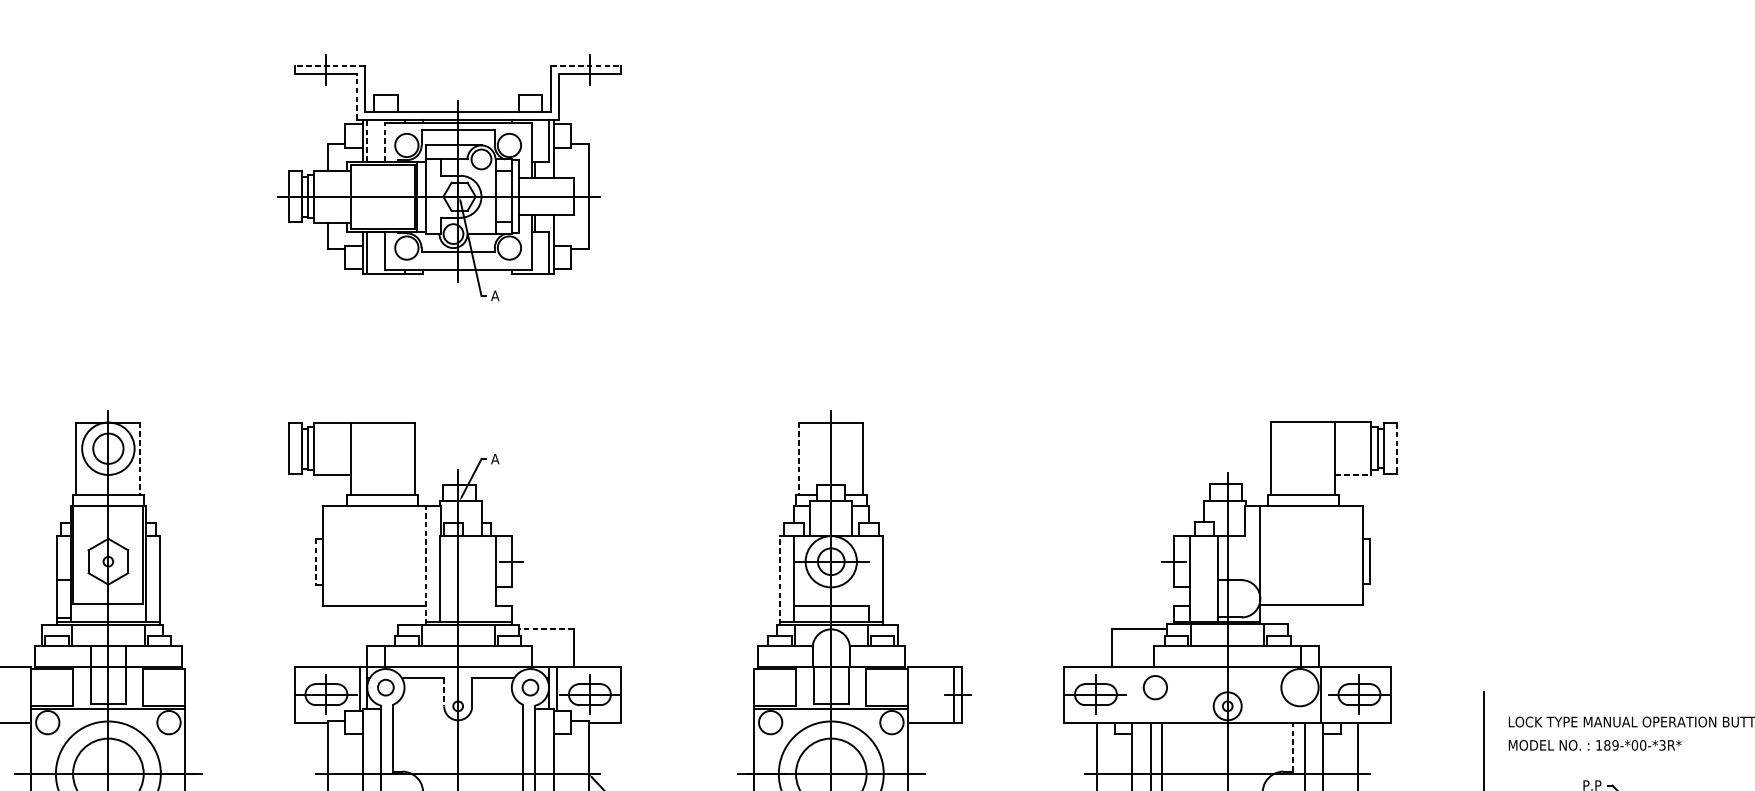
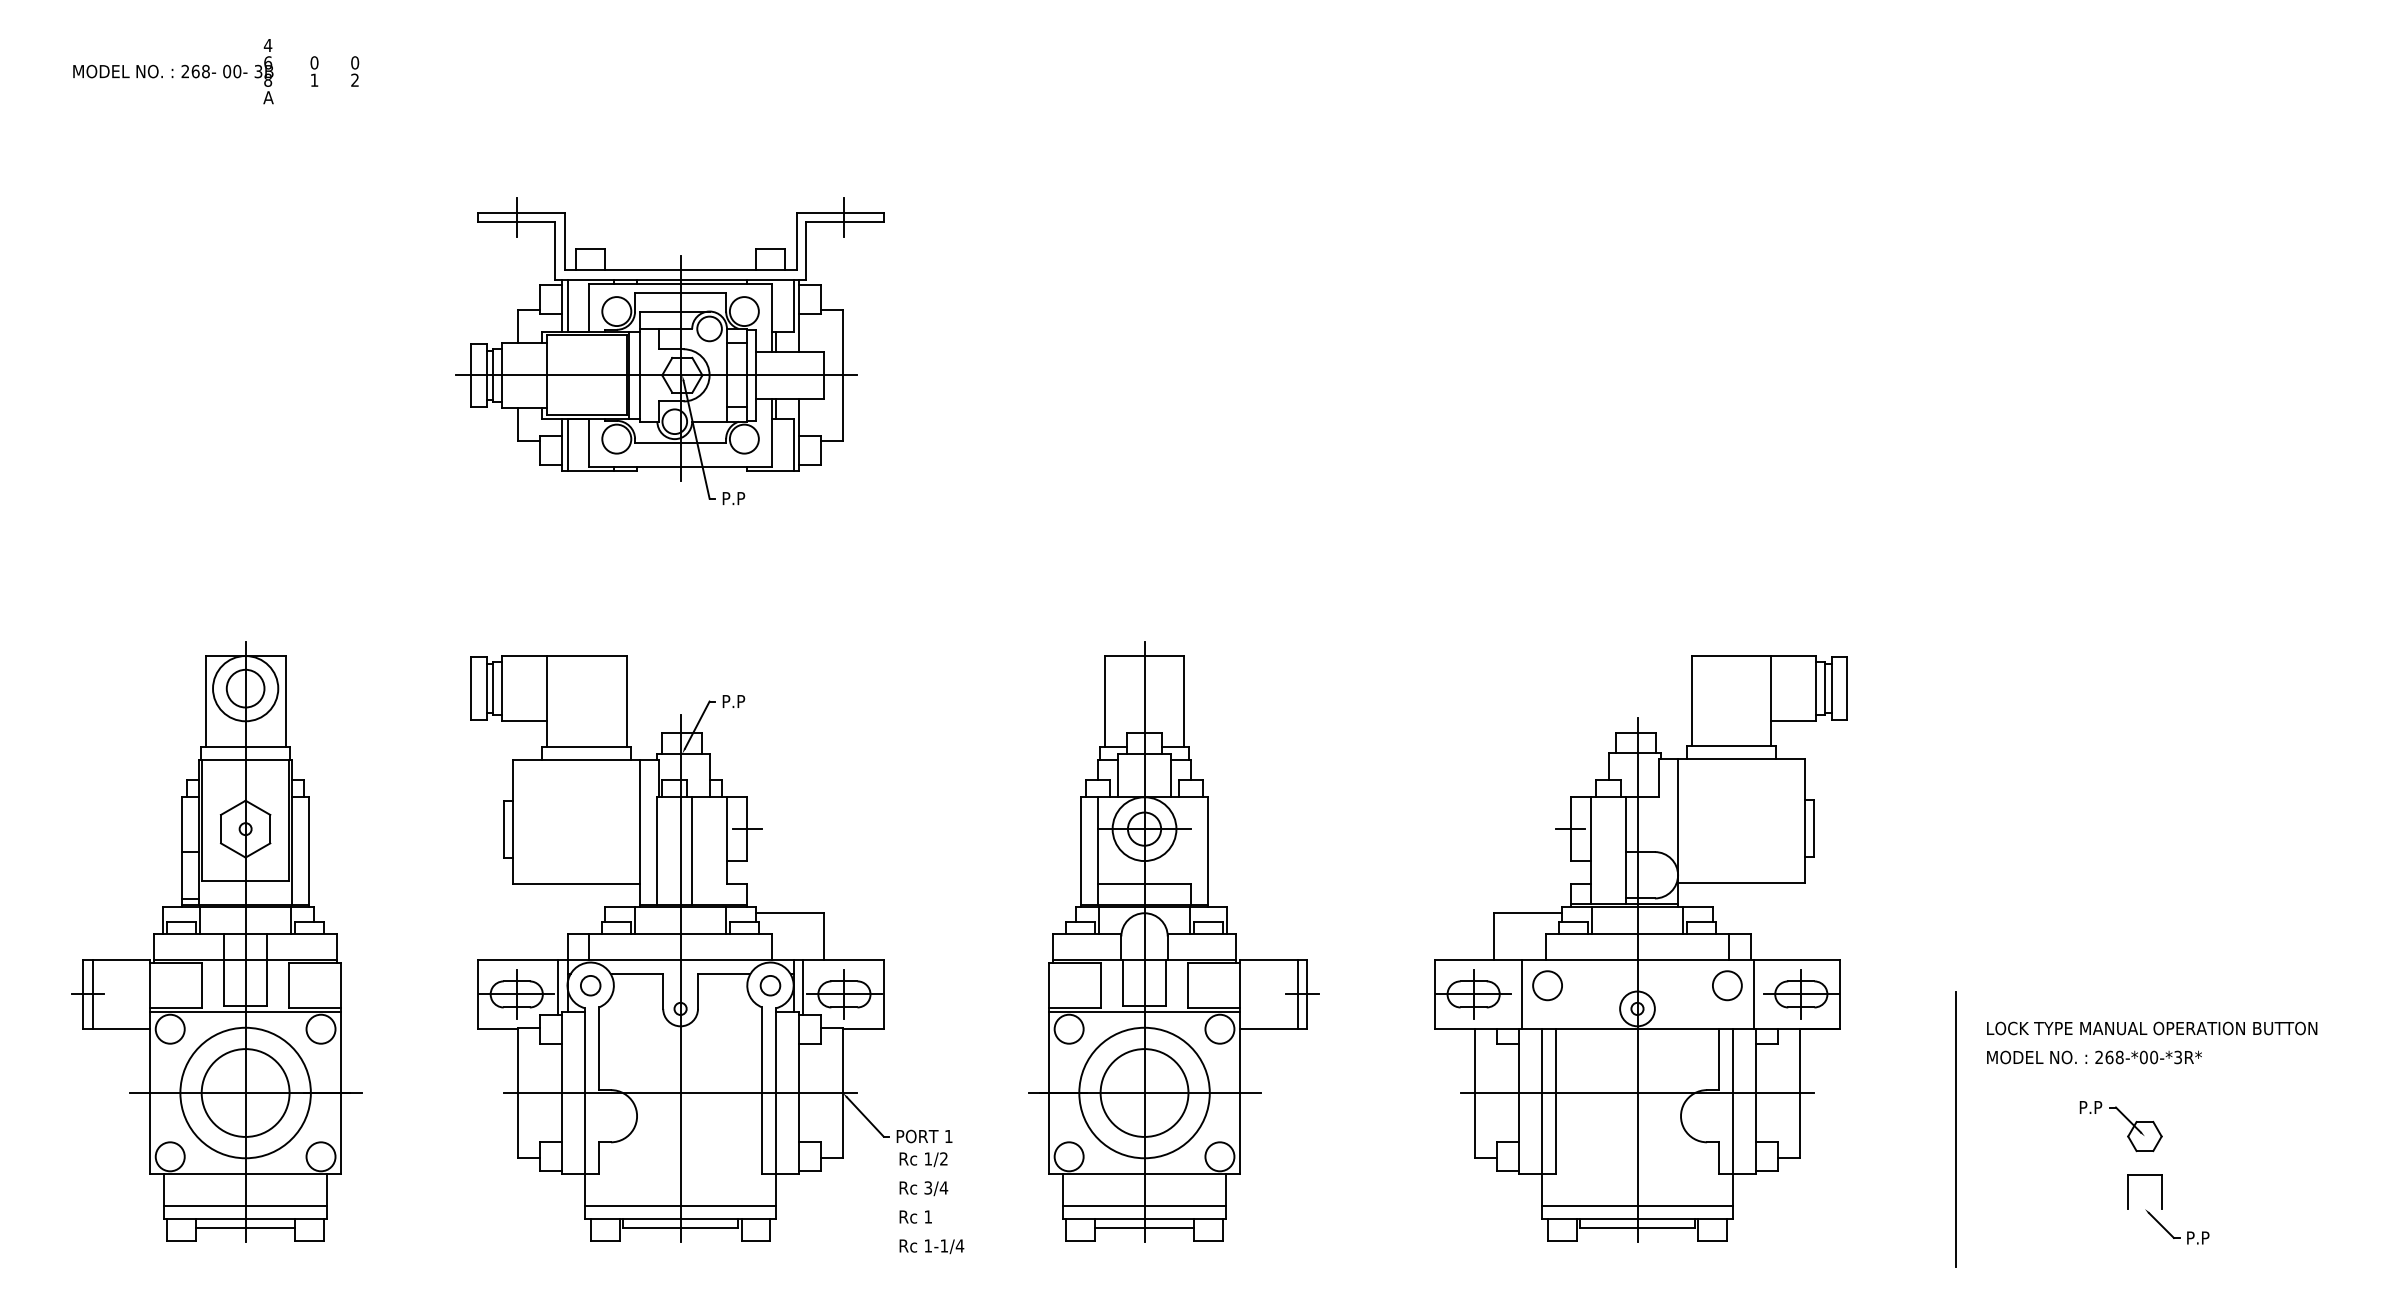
line: (329, 65) -> (520, 212), dashed -> solid
line: (586, 65) -> (840, 212), dashed -> solid
line: (357, 96) -> (555, 250), dashed -> solid
line: (367, 140) -> (567, 305), dashed -> solid
line: (384, 142) -> (589, 307), dashed -> solid
text: (500, 295) -> (733, 498), A -> P.P
line: (1396, 448) -> (1847, 688), dashed -> solid
line: (140, 459) -> (285, 701), dashed -> solid
text: (500, 459) -> (733, 701), A -> P.P
line: (799, 459) -> (1104, 701), dashed -> solid
line: (1353, 474) -> (1794, 720), dashed -> solid
line: (316, 562) -> (504, 829), dashed -> solid
line: (425, 565) -> (640, 833), dashed -> solid
line: (467, 578) -> (692, 850), added
line: (779, 579) -> (1080, 851), dashed -> solid
line: (545, 628) -> (789, 912), dashed -> solid
circle: (1299, 687) -> (1726, 985), size x0.62
line: (444, 693) -> (663, 992), dashed -> solid
line: (1134, 694) -> (1521, 994), added
text: (1607, 745) -> (2109, 1057), 189-*00-*3R* -> 268-*00-*3R*
line: (1292, 746) -> (1718, 1059), dashed -> solid

